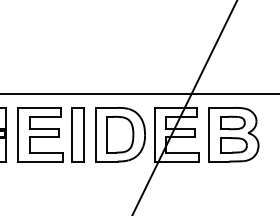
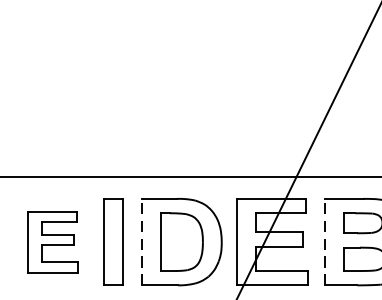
part: (40, 134) -> (53, 241), size x0.7
line: (95, 134) -> (141, 241), solid -> dashed
line: (209, 134) -> (325, 241), solid -> dashed

